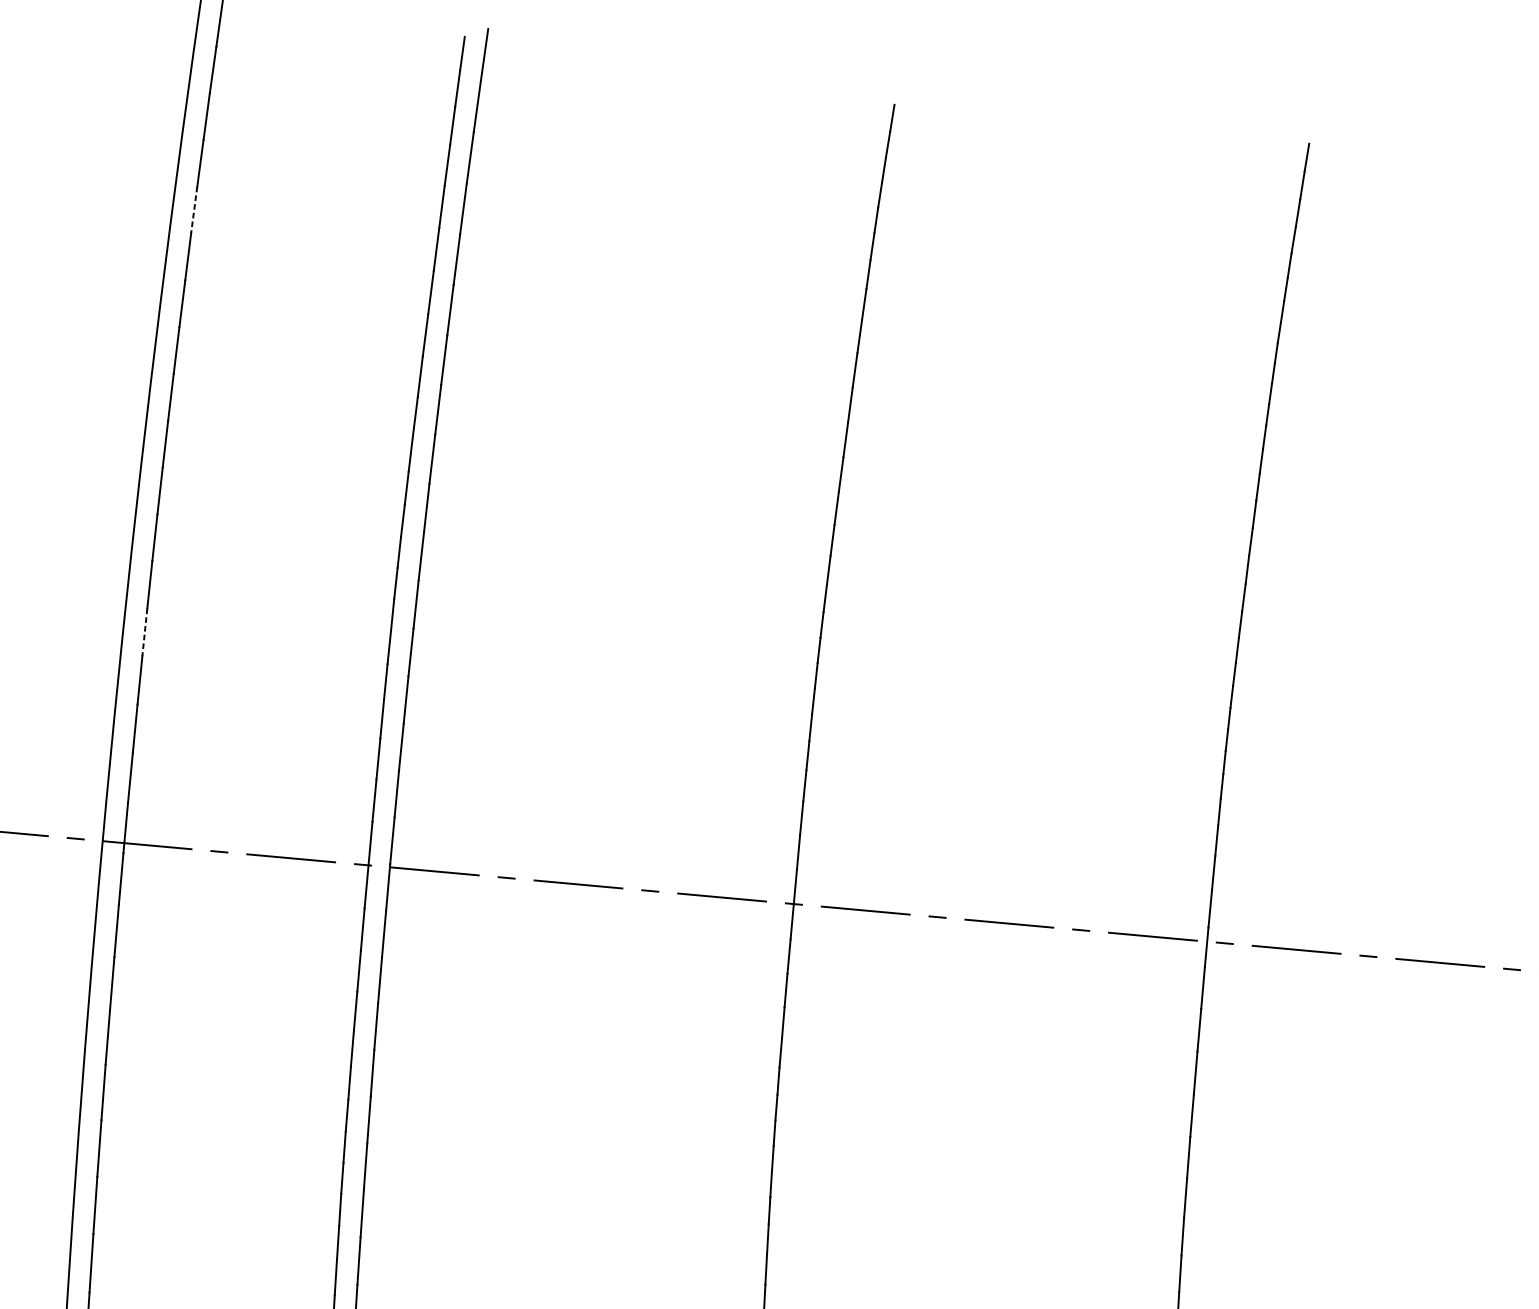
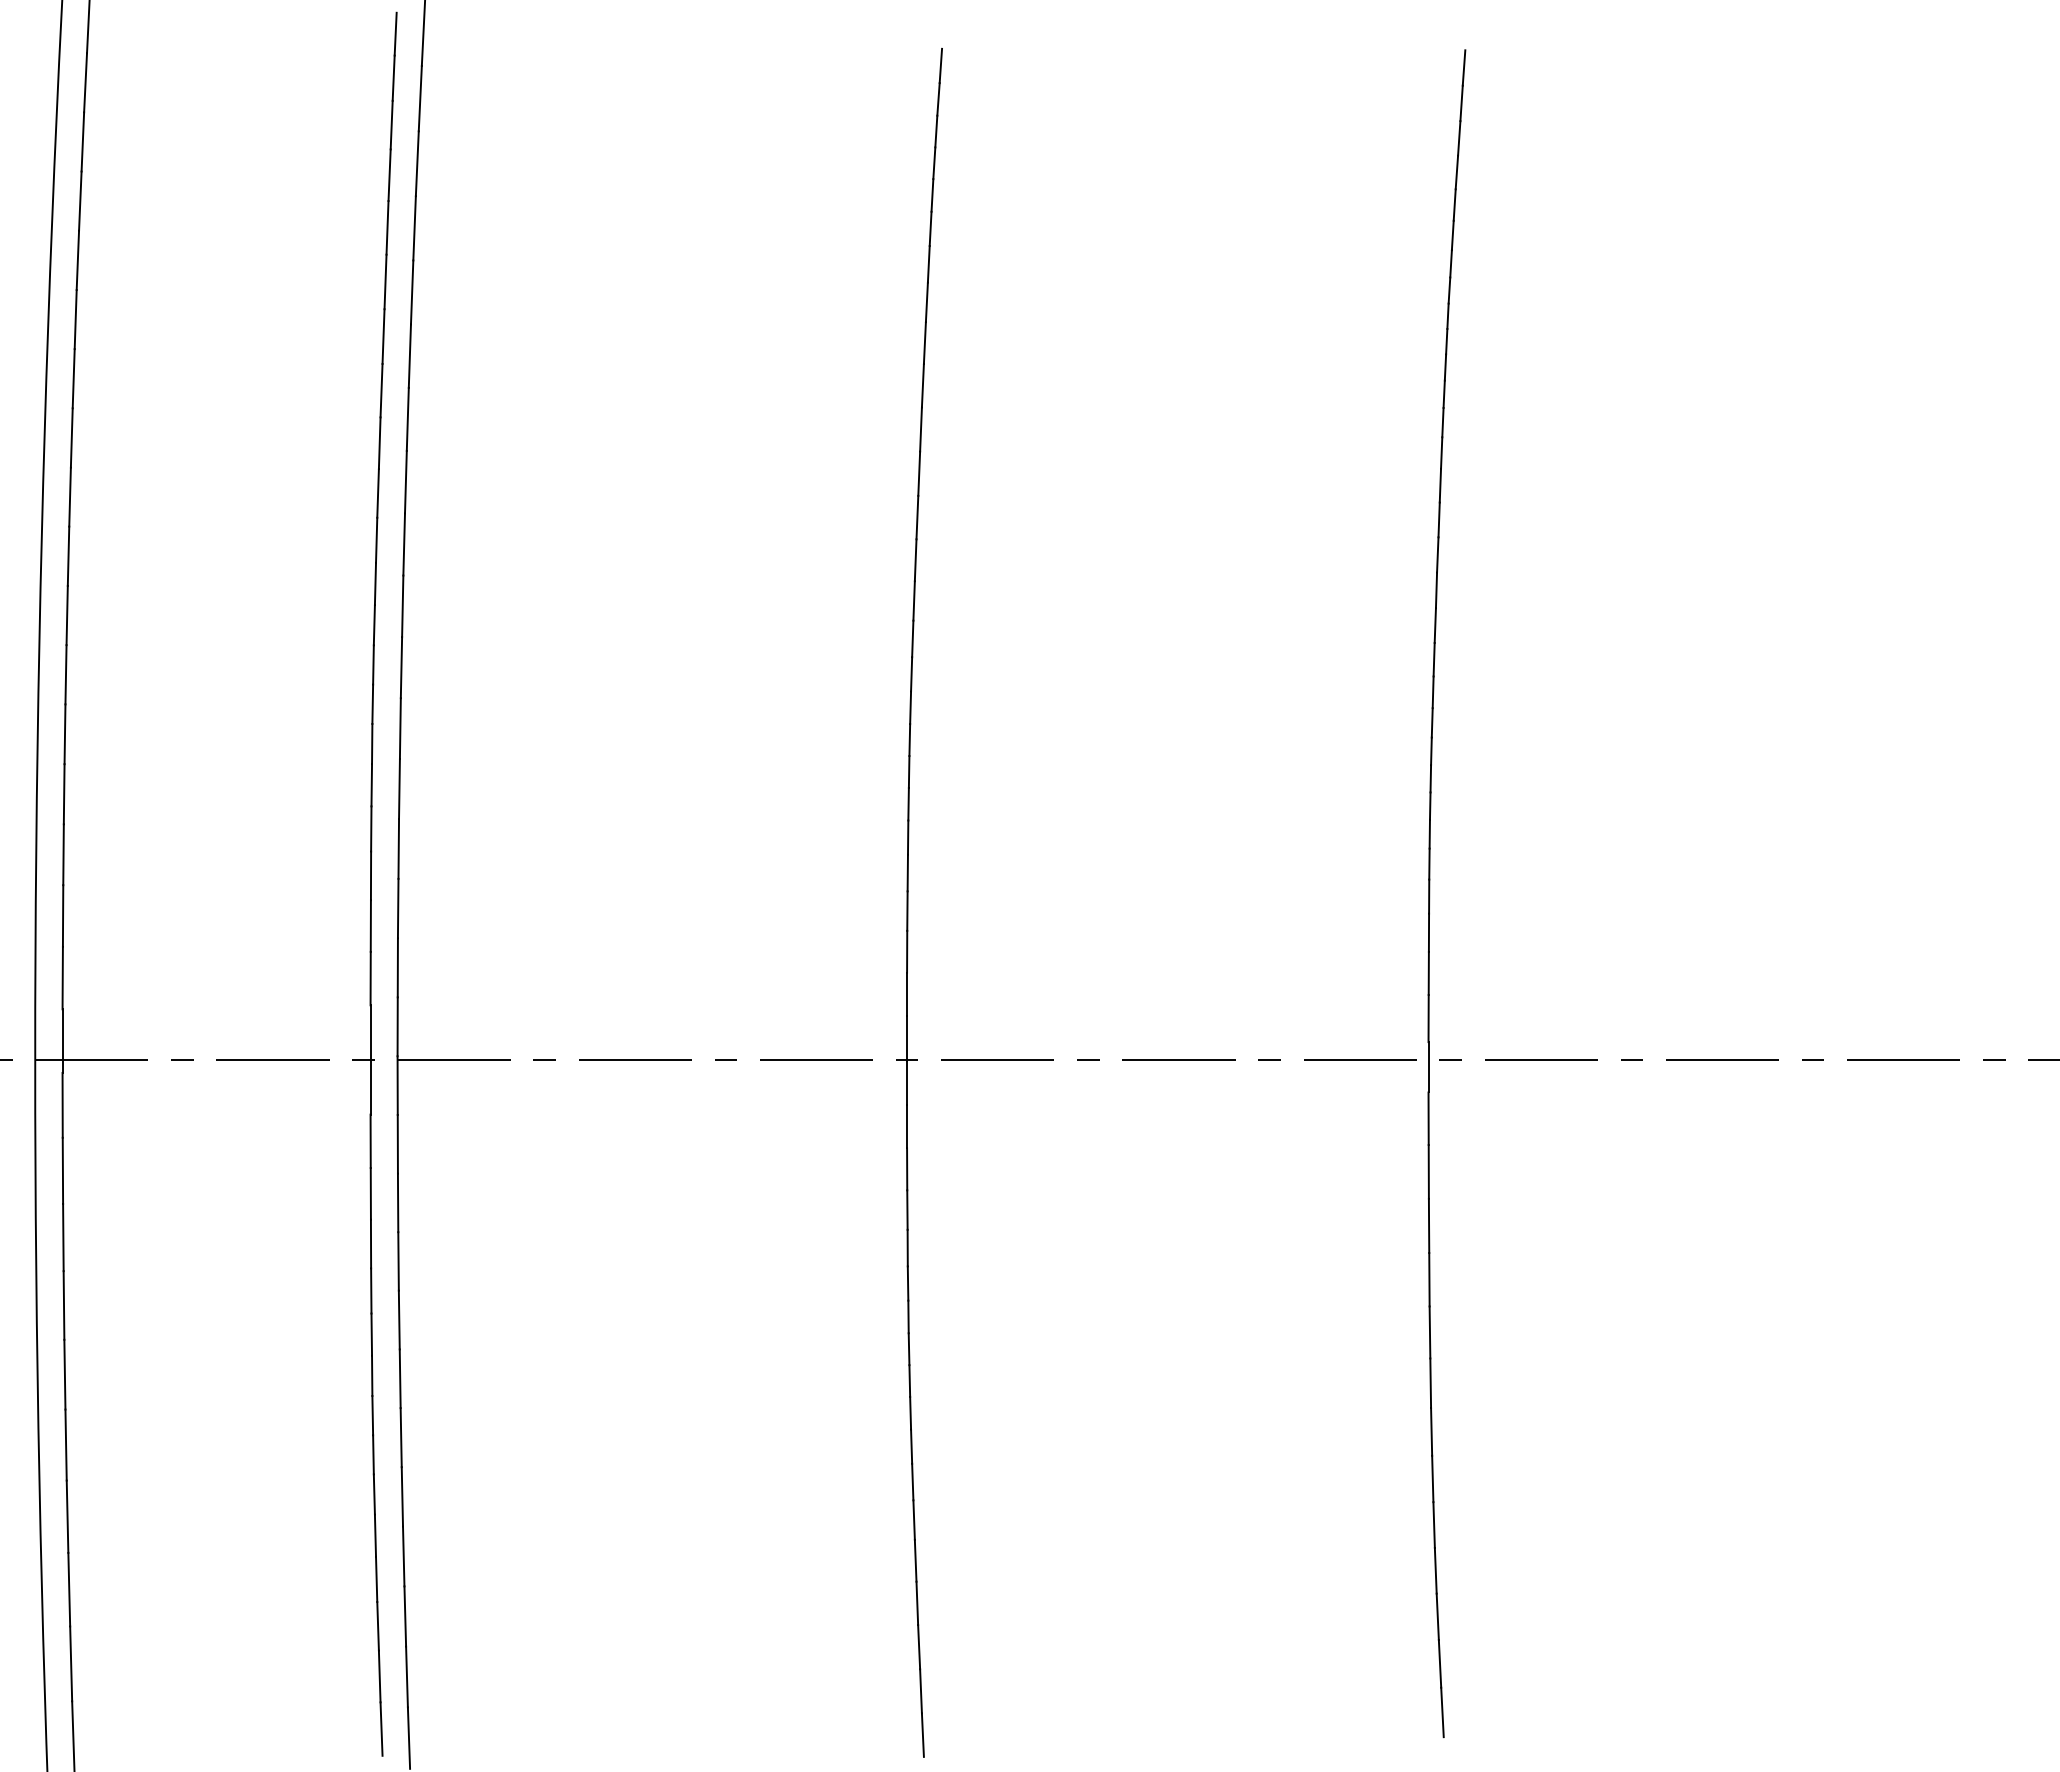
line: (193, 210) -> (77, 260), dashed -> solid
line: (145, 632) -> (64, 794), dashed -> solid

